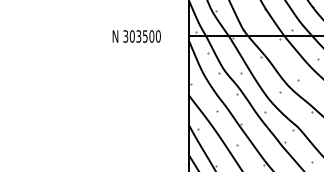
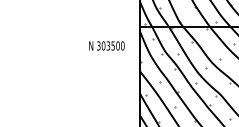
text: (136, 35) -> (106, 45), moved

